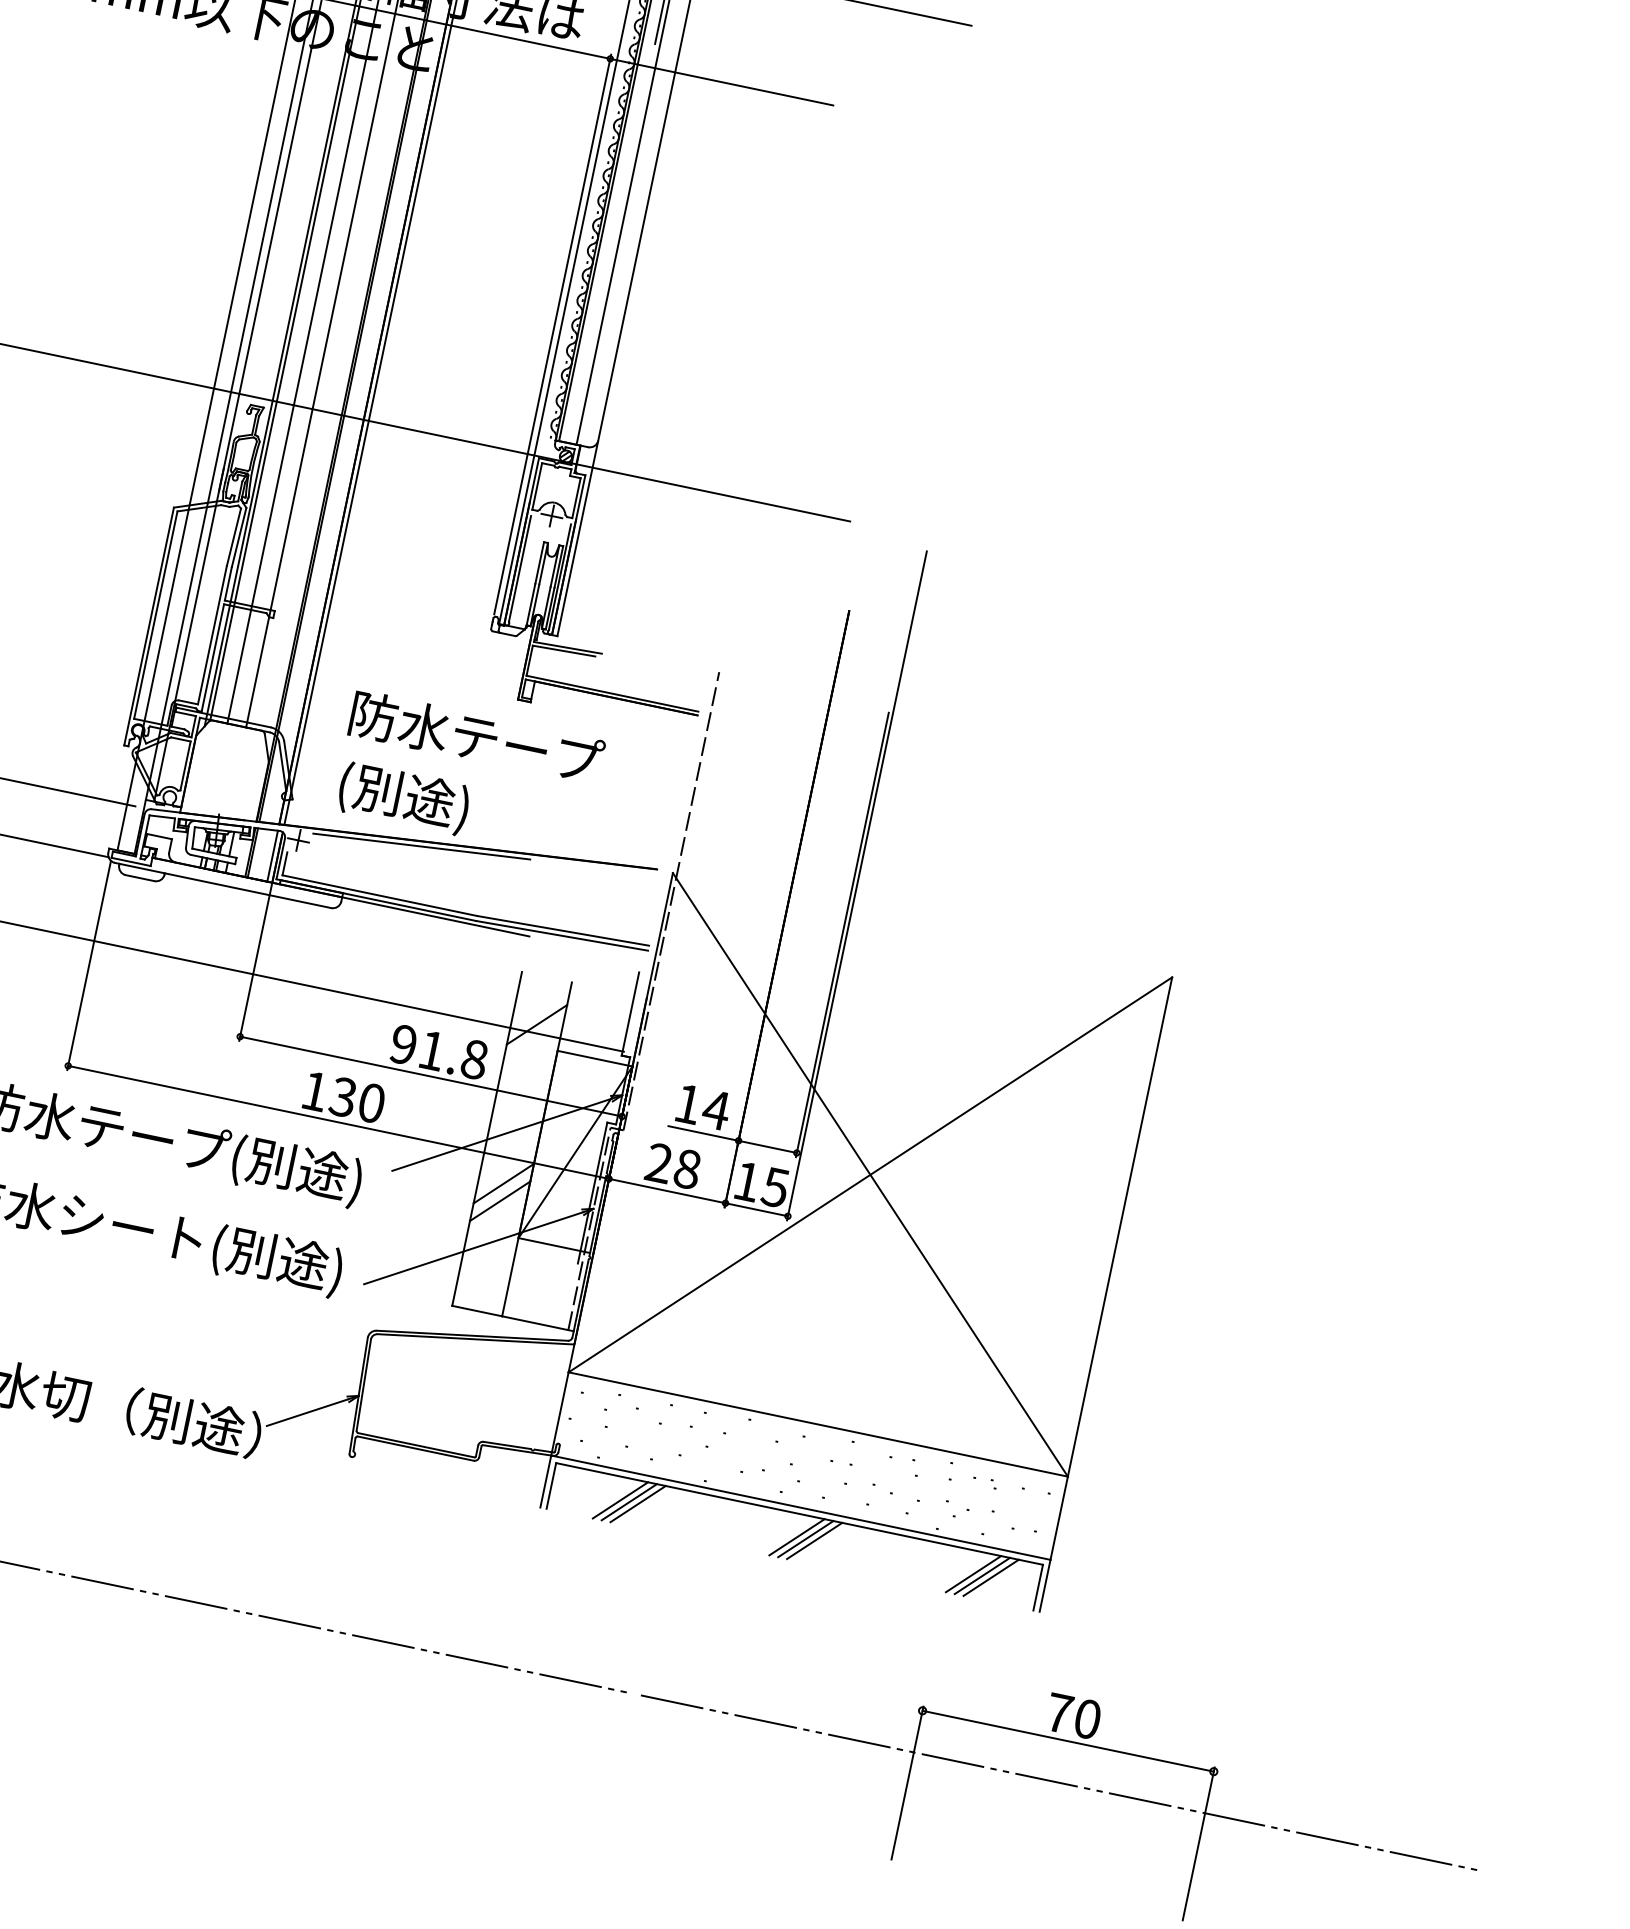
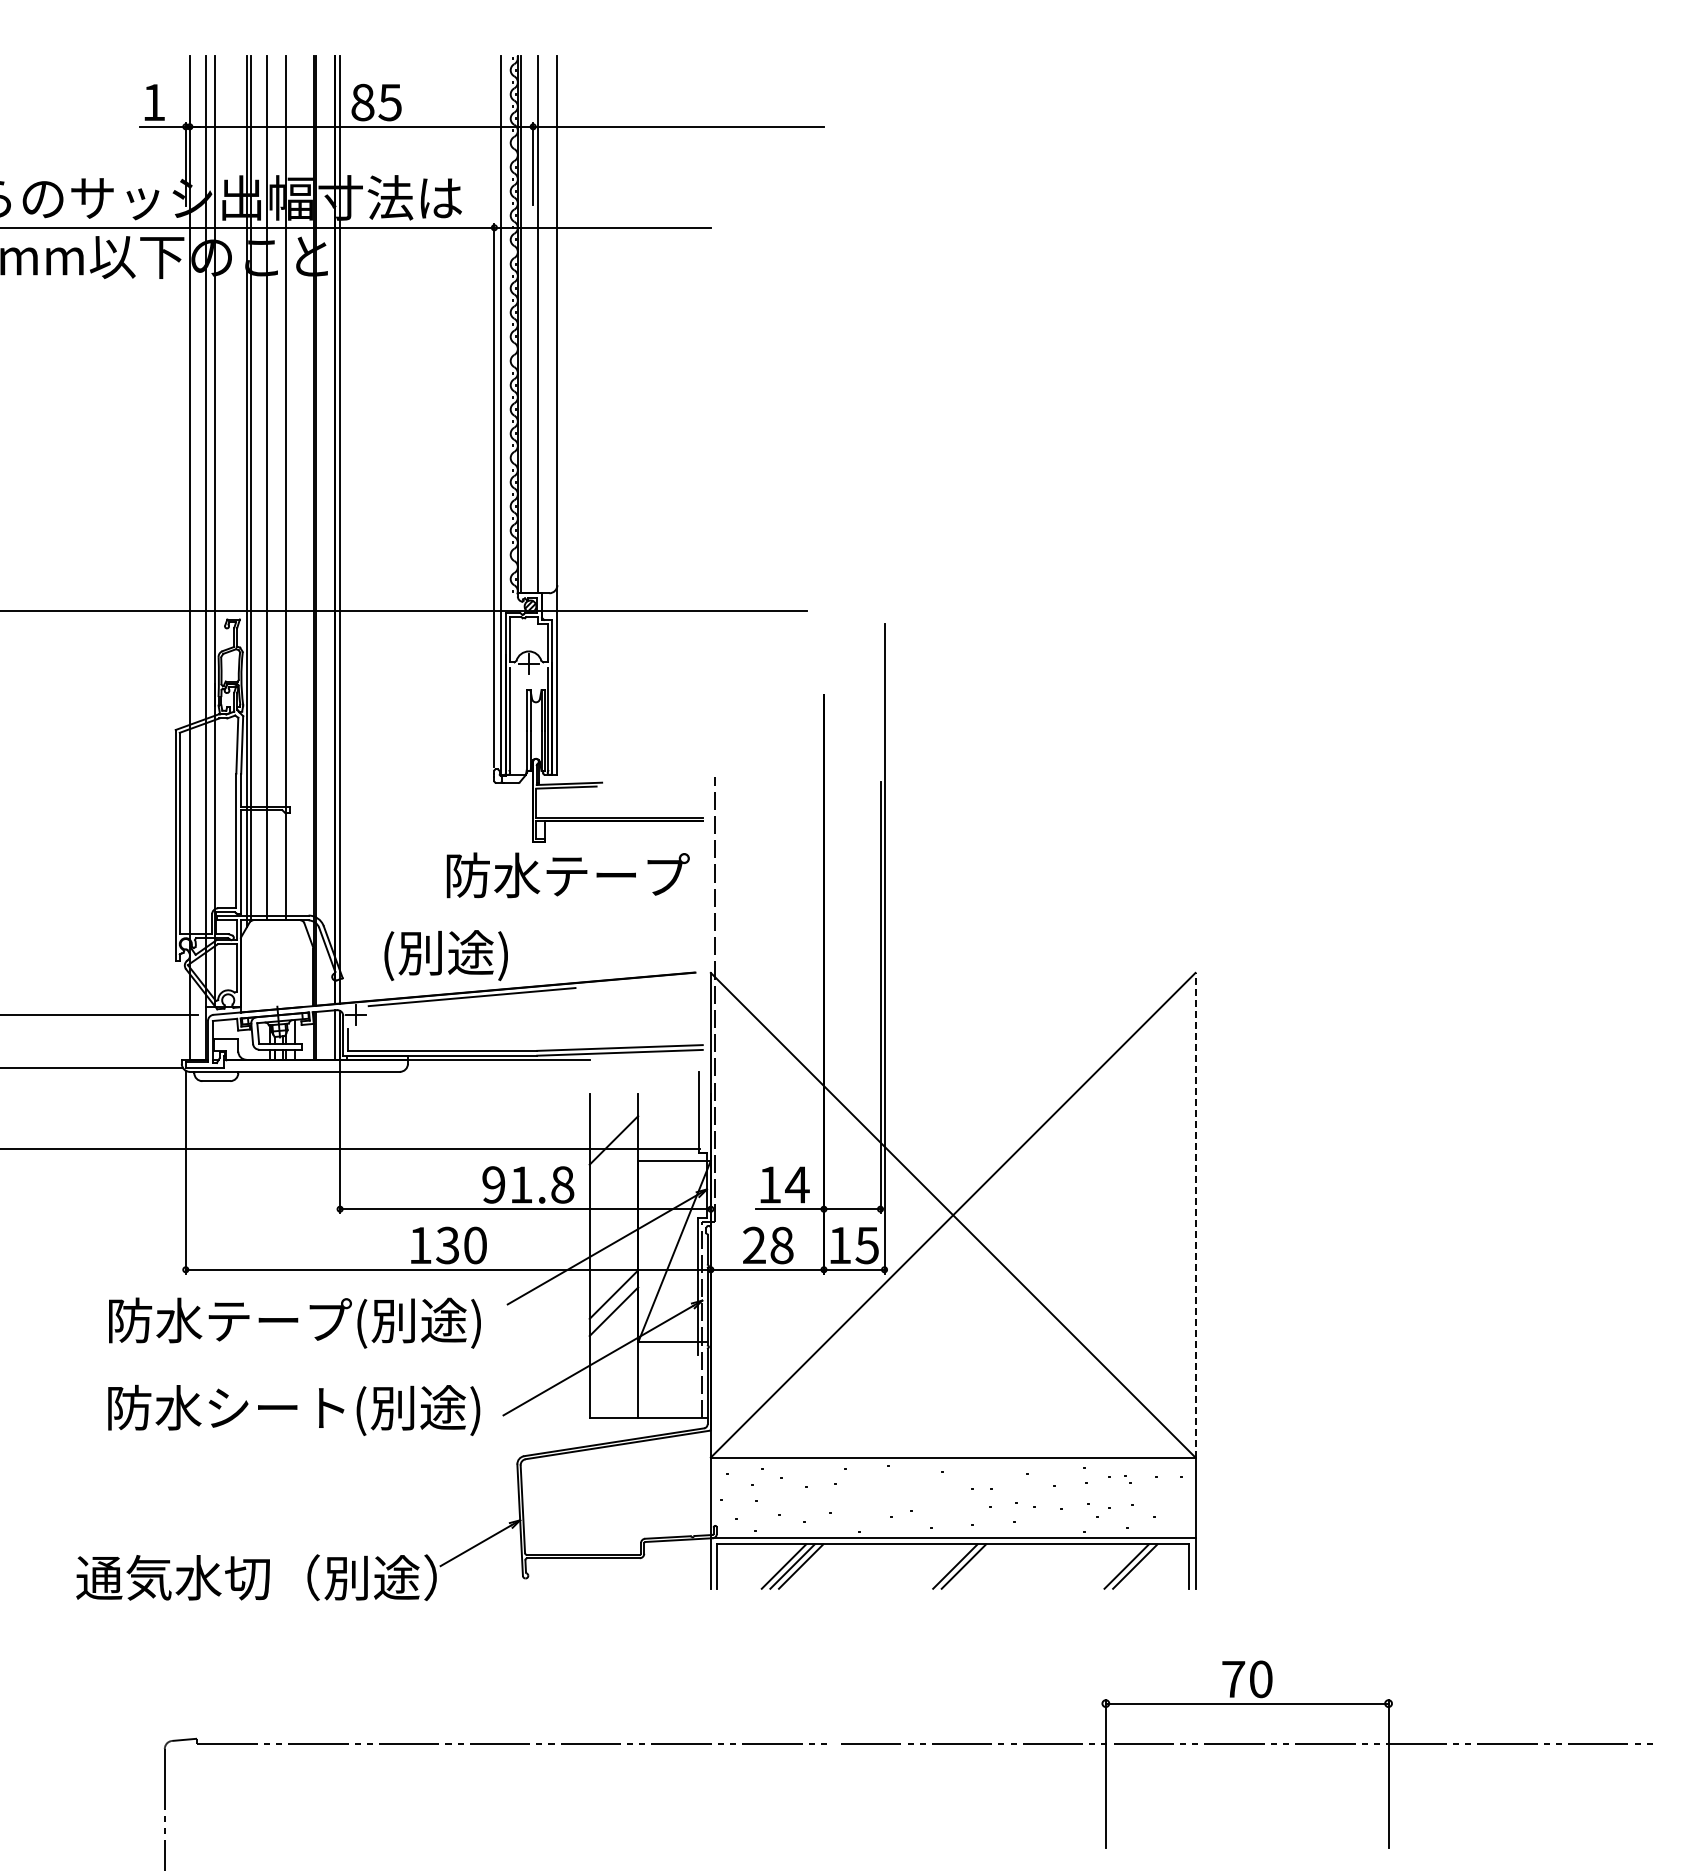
text: (476, 737) -> (567, 875), moved
line: (1120, 1226) -> (1195, 1214), solid -> dashed
line: (814, 1540) -> (972, 1566), removed
line: (990, 1577) -> (1143, 1566), removed

